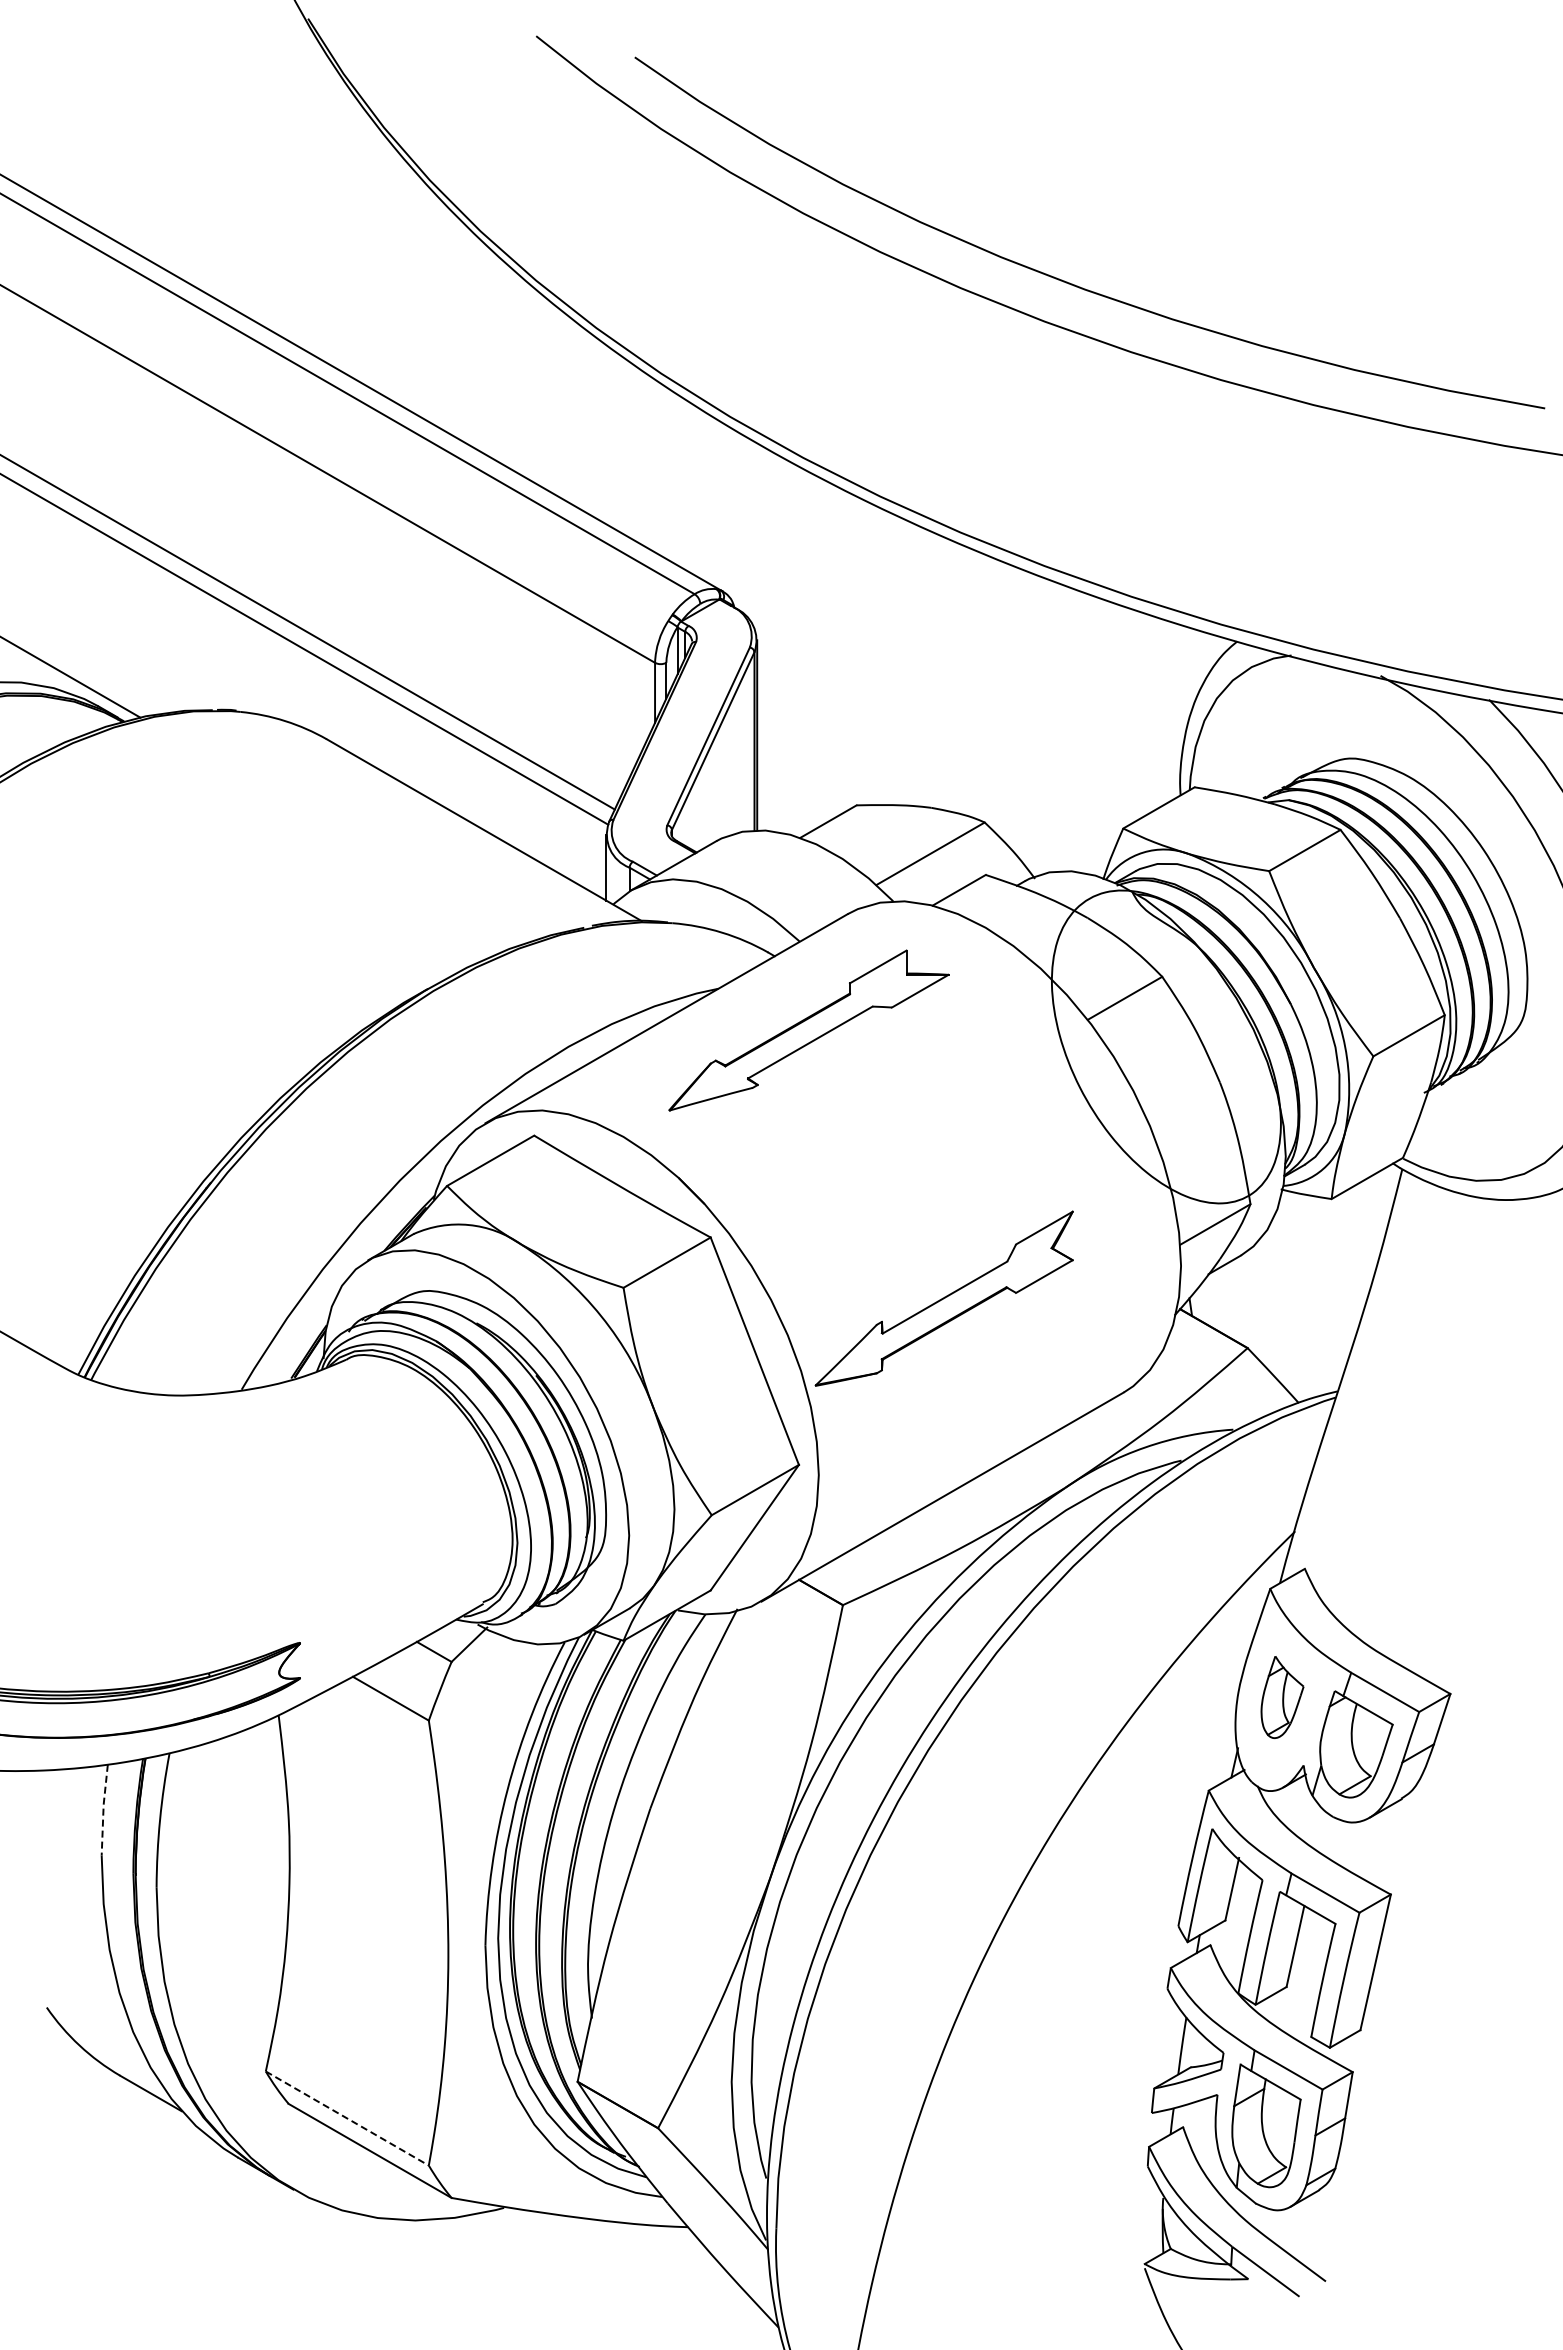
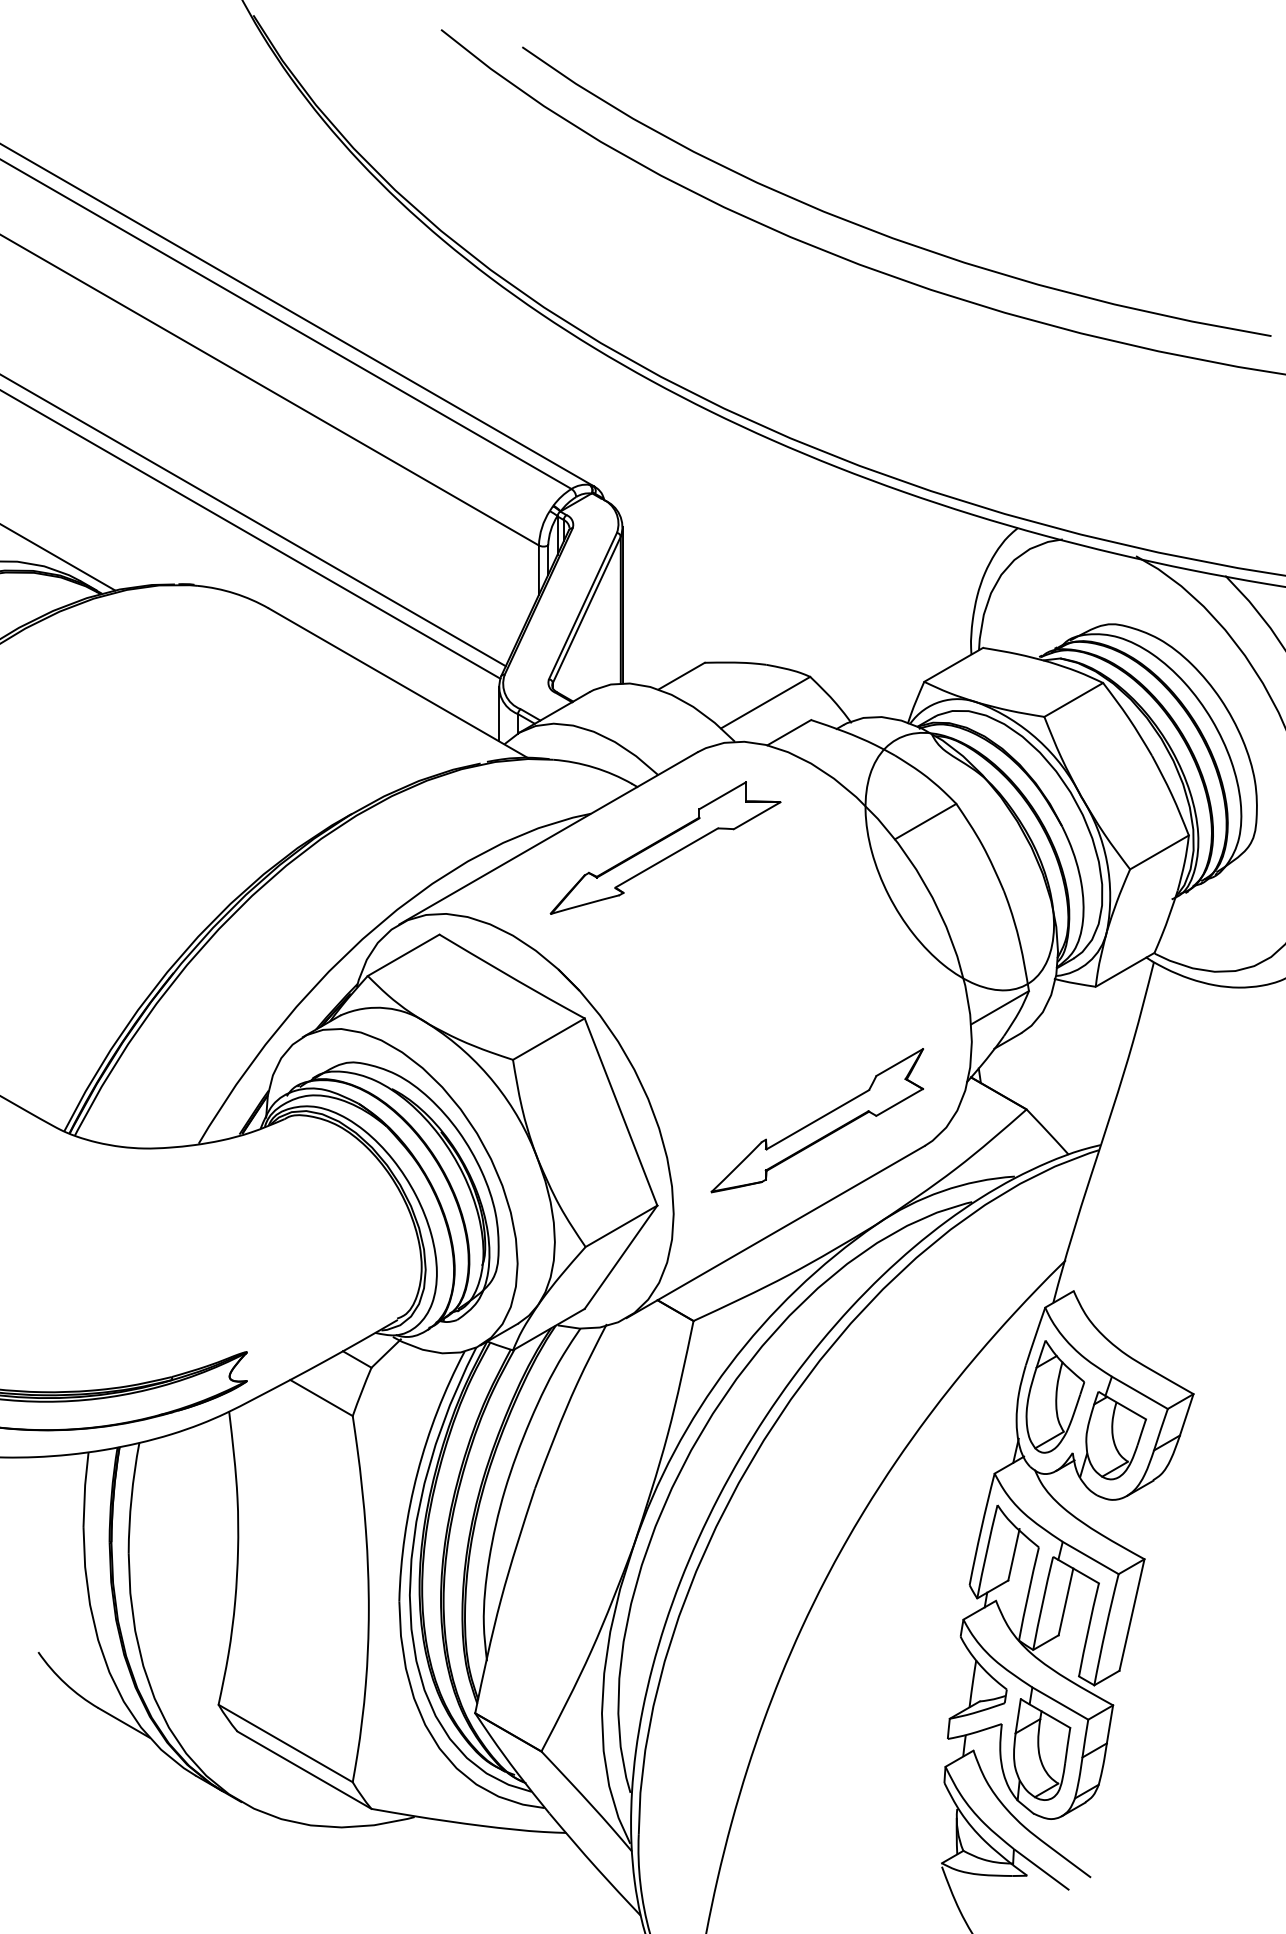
part: (943, 1298) -> (816, 1120), moved
part: (1282, 1697) -> (1055, 1397), size x1.67
line: (103, 1809) -> (85, 1489), dashed -> solid
line: (347, 2118) -> (285, 1743), dashed -> solid

